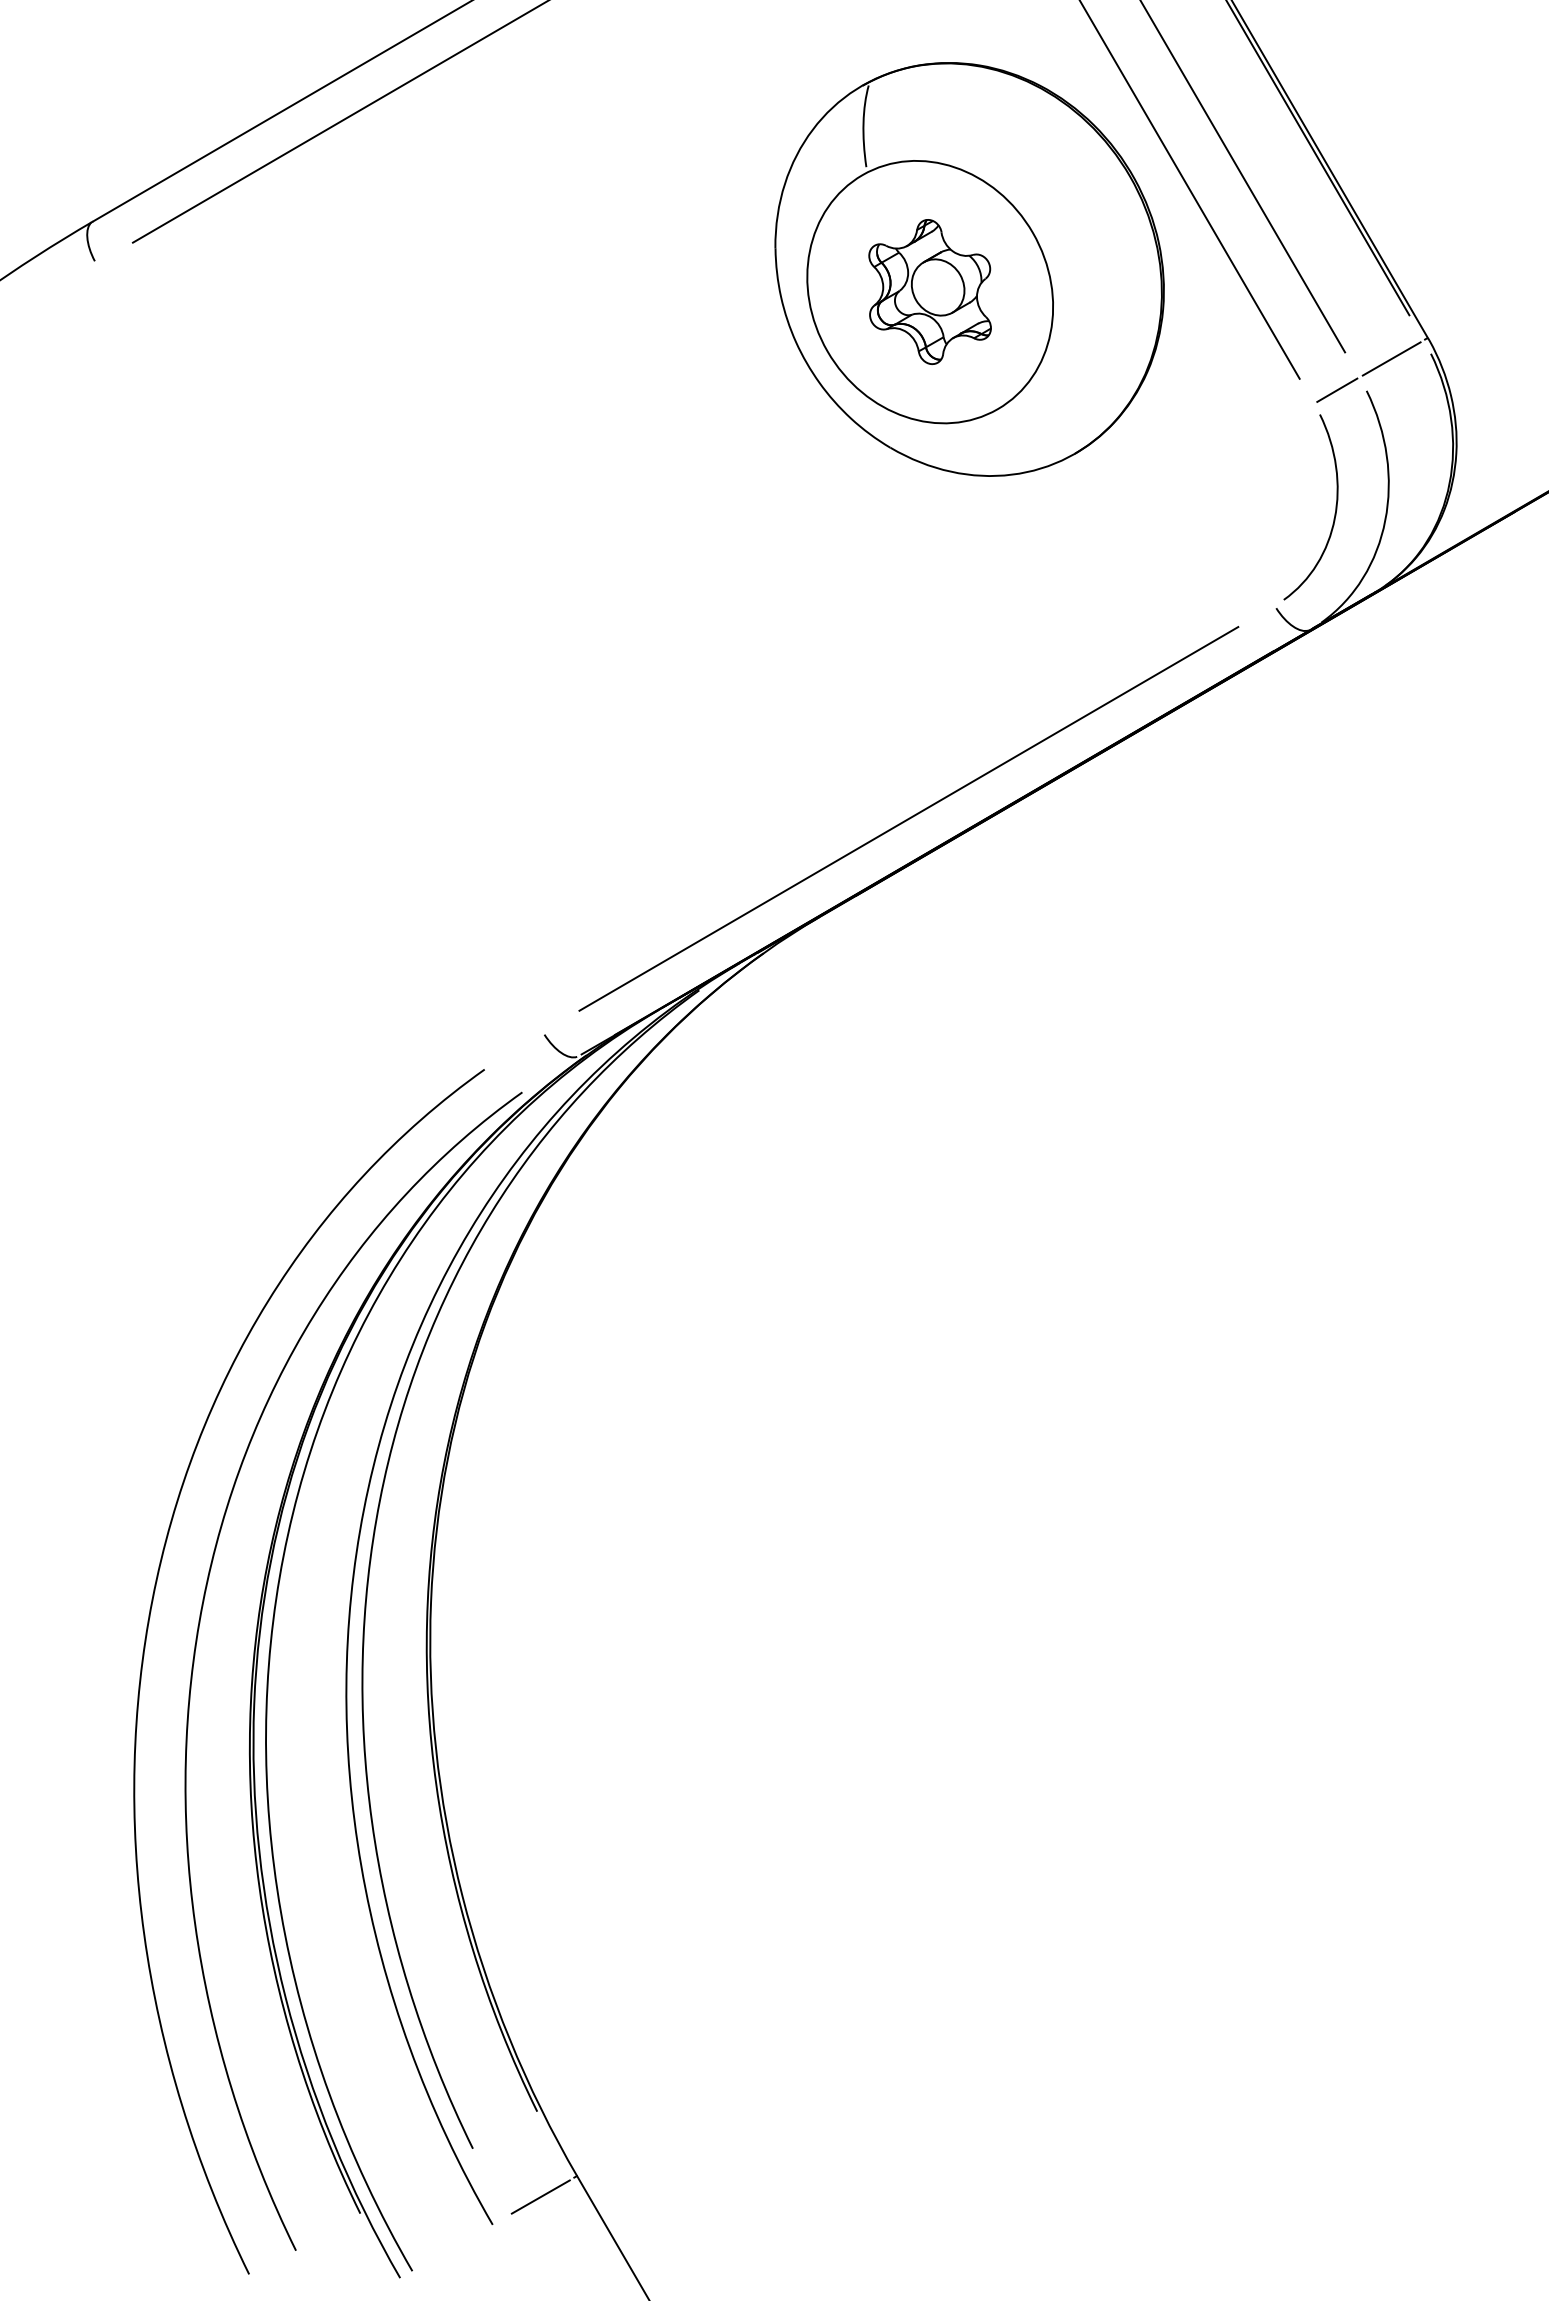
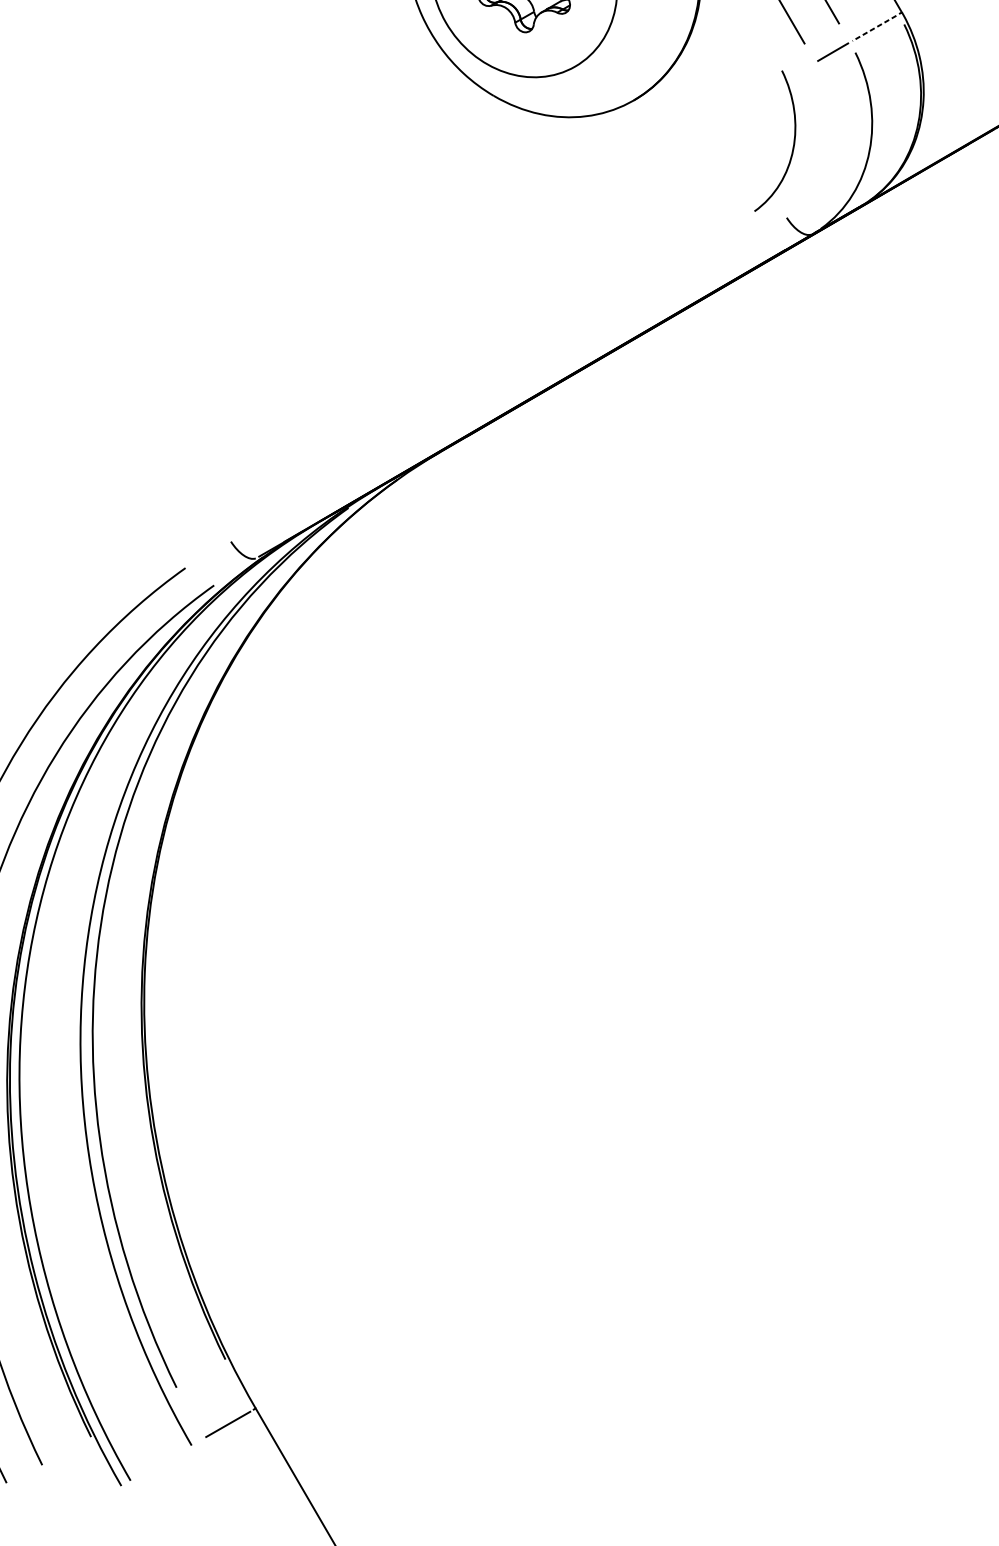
line: (1391, 359) -> (874, 28), solid -> dashed
curve: (1334, 513) -> (793, 145), moved
line: (908, 818) -> (507, 377), removed

